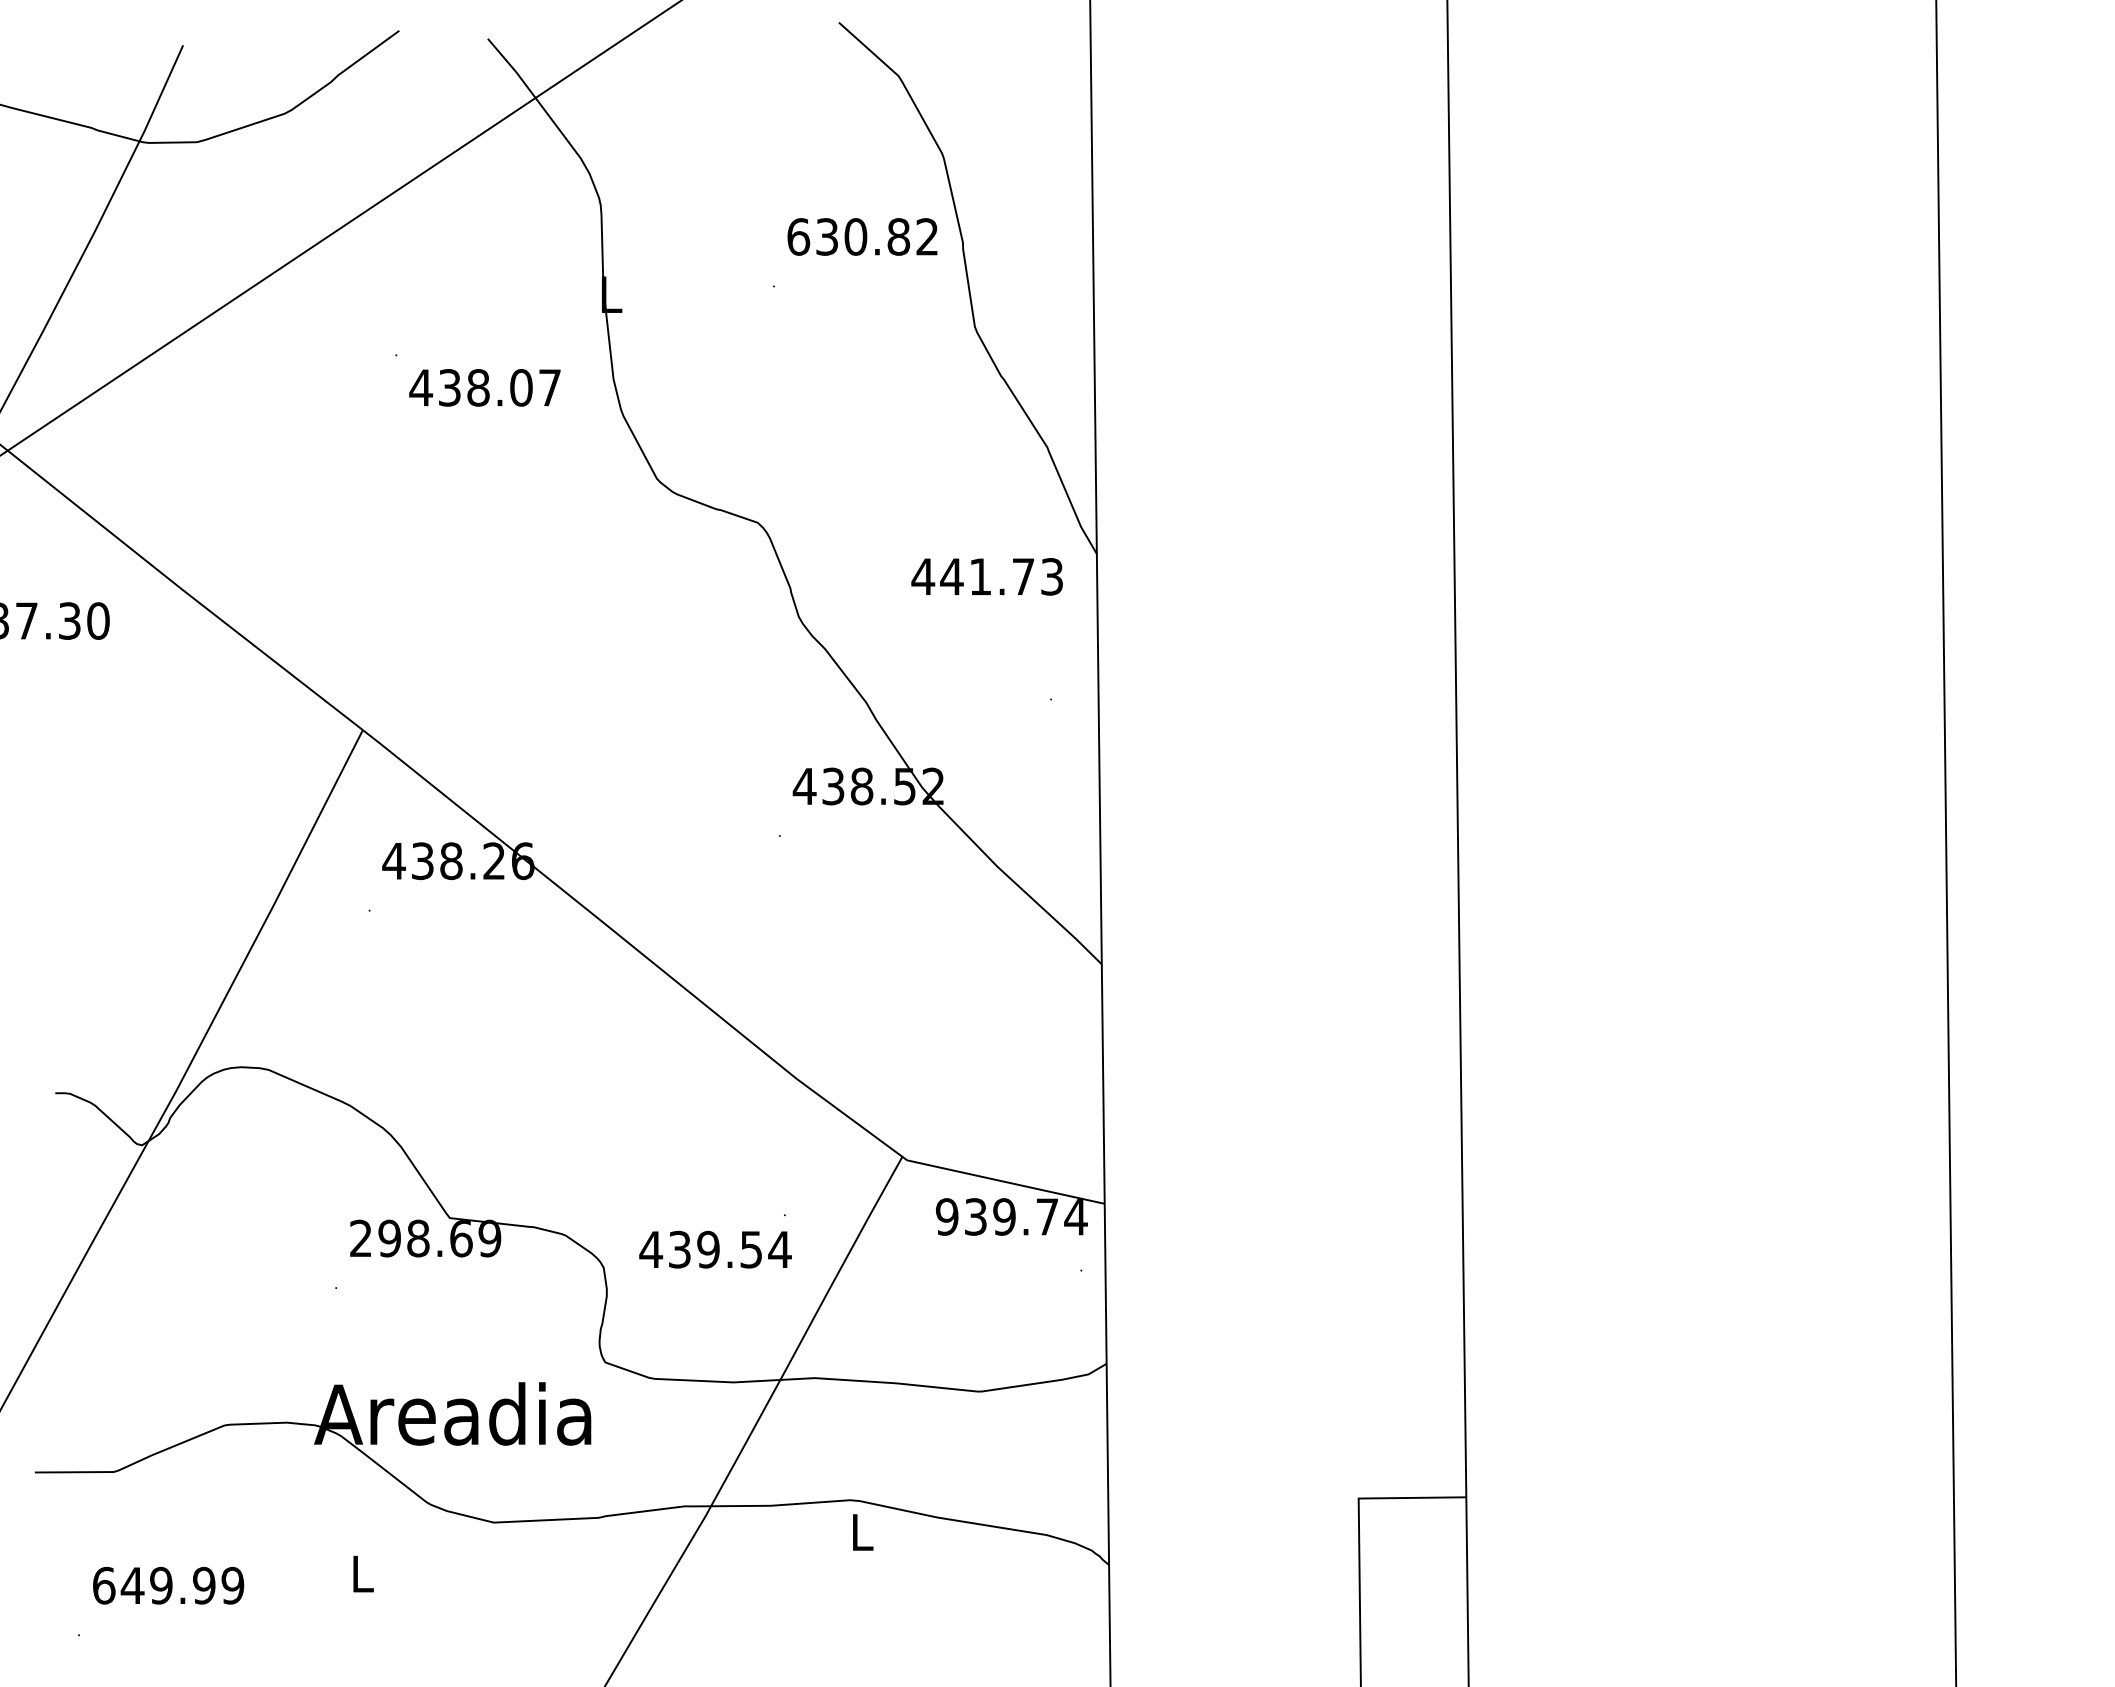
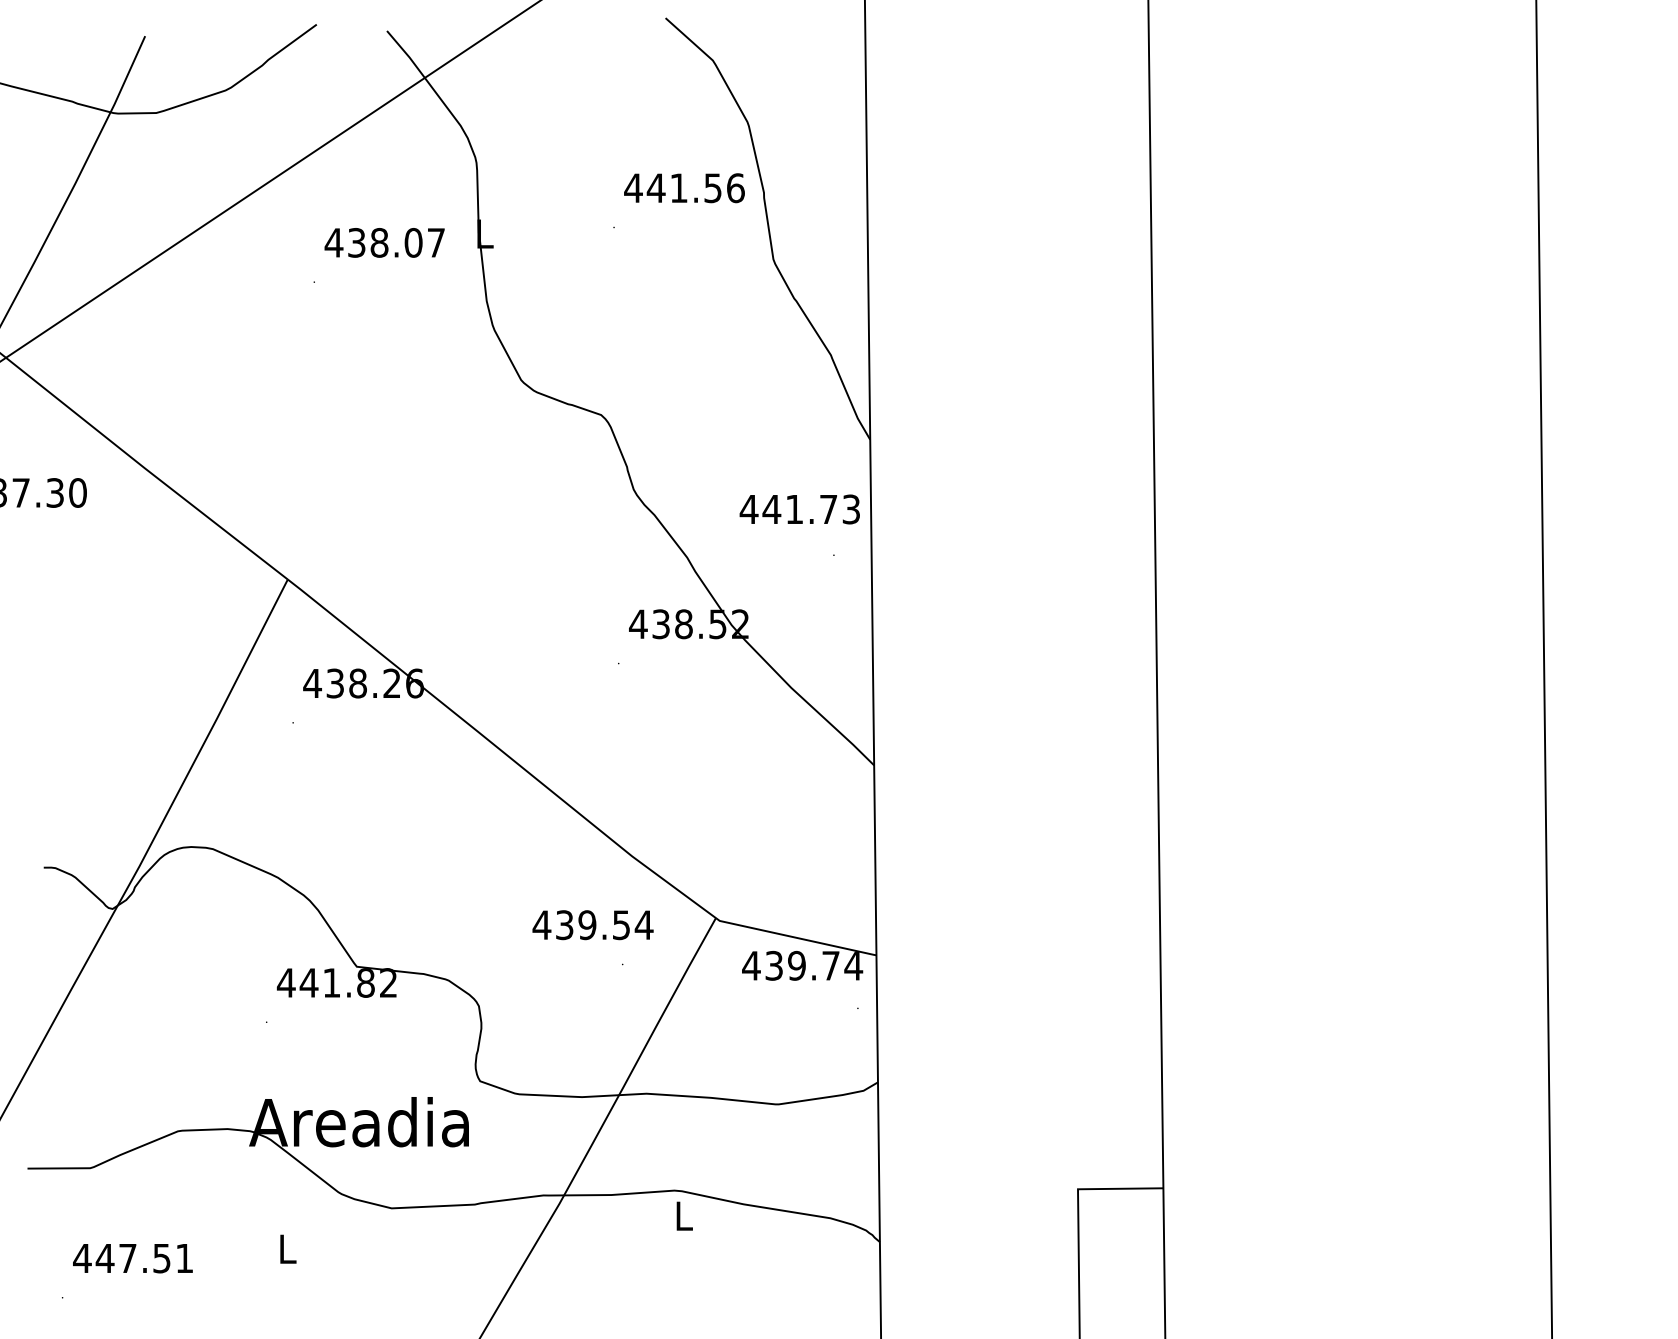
text: (862, 236) -> (684, 187), 630.82 -> 441.56
text: (484, 387) -> (384, 242), moved
text: (986, 576) -> (799, 509), moved
text: (947, 1216) -> (751, 965), 939.74 -> 439.74
text: (425, 1238) -> (337, 982), 298.69 -> 441.82
text: (715, 1249) -> (593, 925), moved
text: (168, 1585) -> (133, 1258), 649.99 -> 447.51

